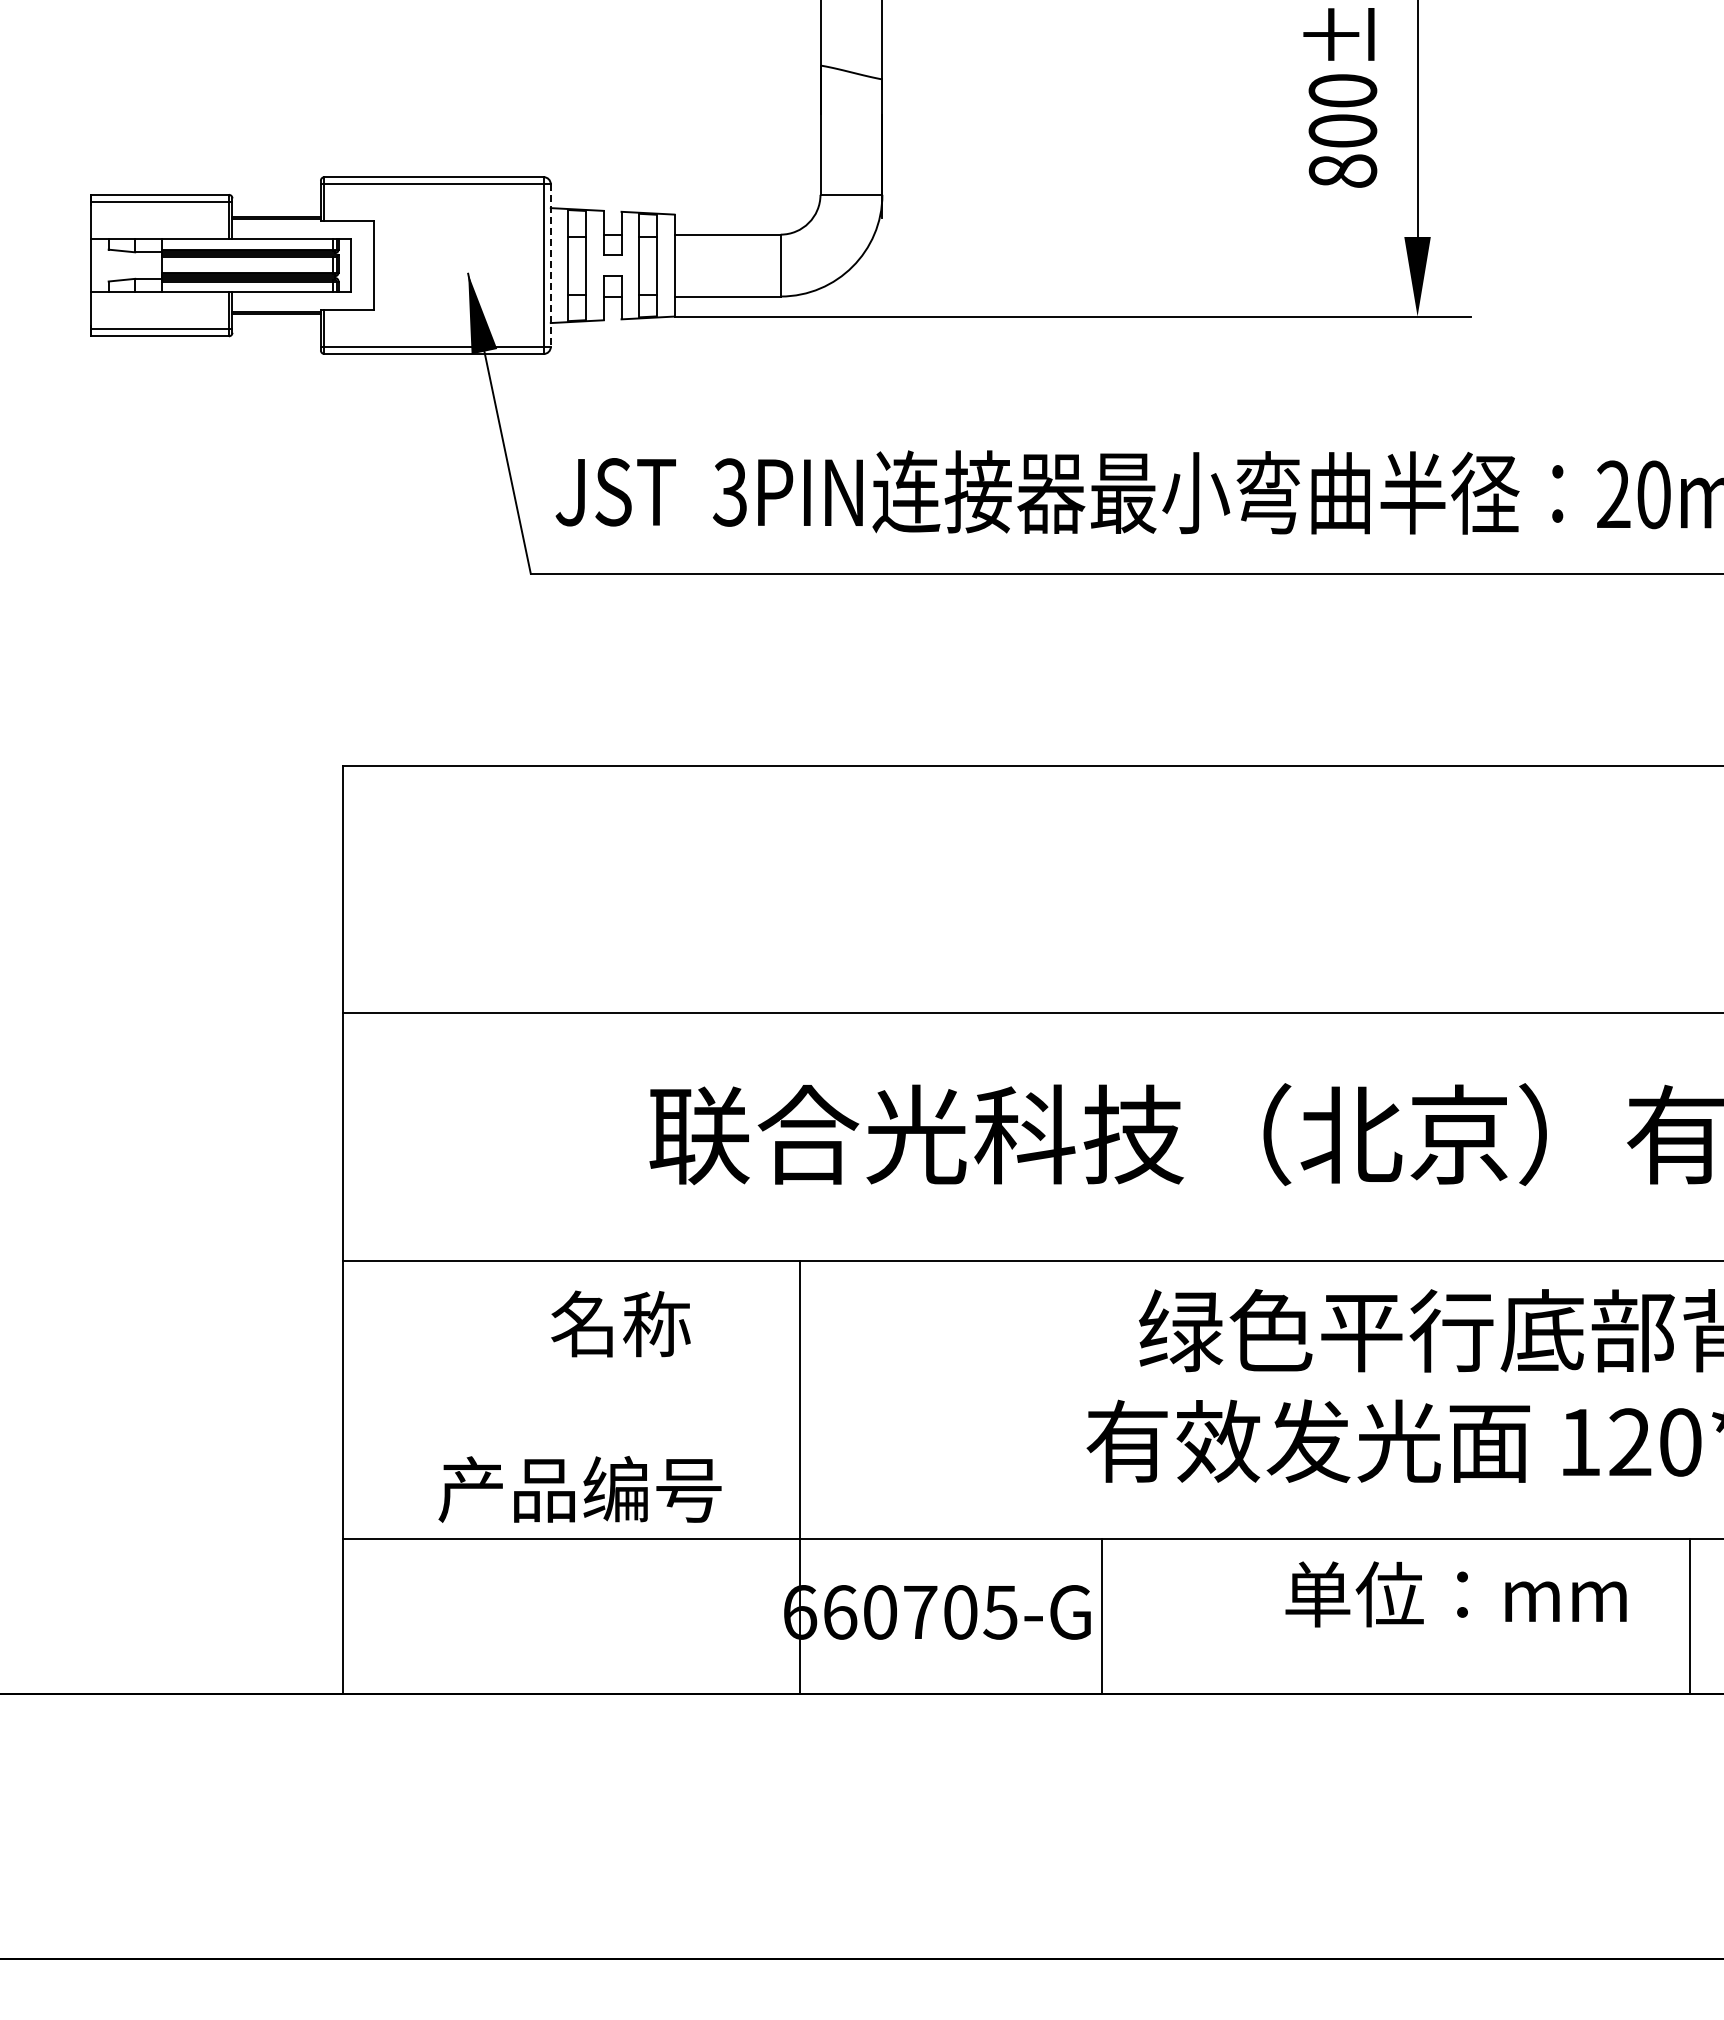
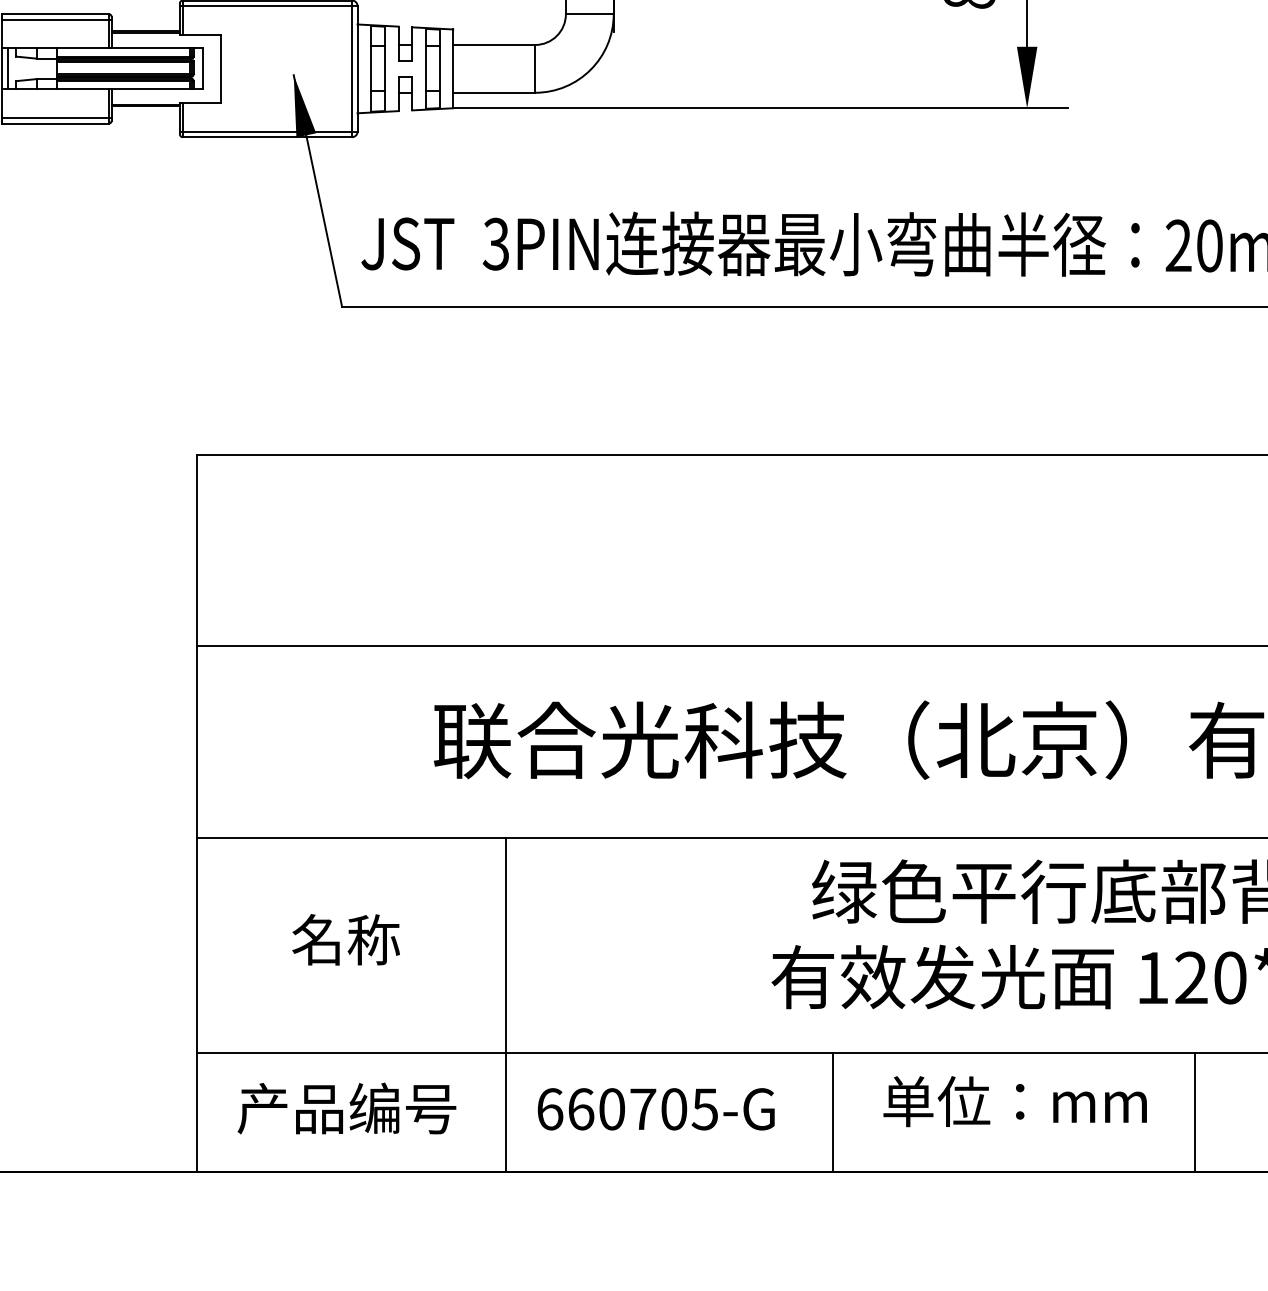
line: (98, 265) -> (8, 68), added
line: (550, 266) -> (357, 69), dashed -> solid
text: (620, 1323) -> (345, 939), moved
line: (800, 1477) -> (506, 1005), moved
text: (579, 1489) -> (346, 1108), moved
text: (1455, 1594) -> (1014, 1101), moved
line: (1101, 1616) -> (833, 1112), moved
line: (1690, 1616) -> (1194, 1112), moved

